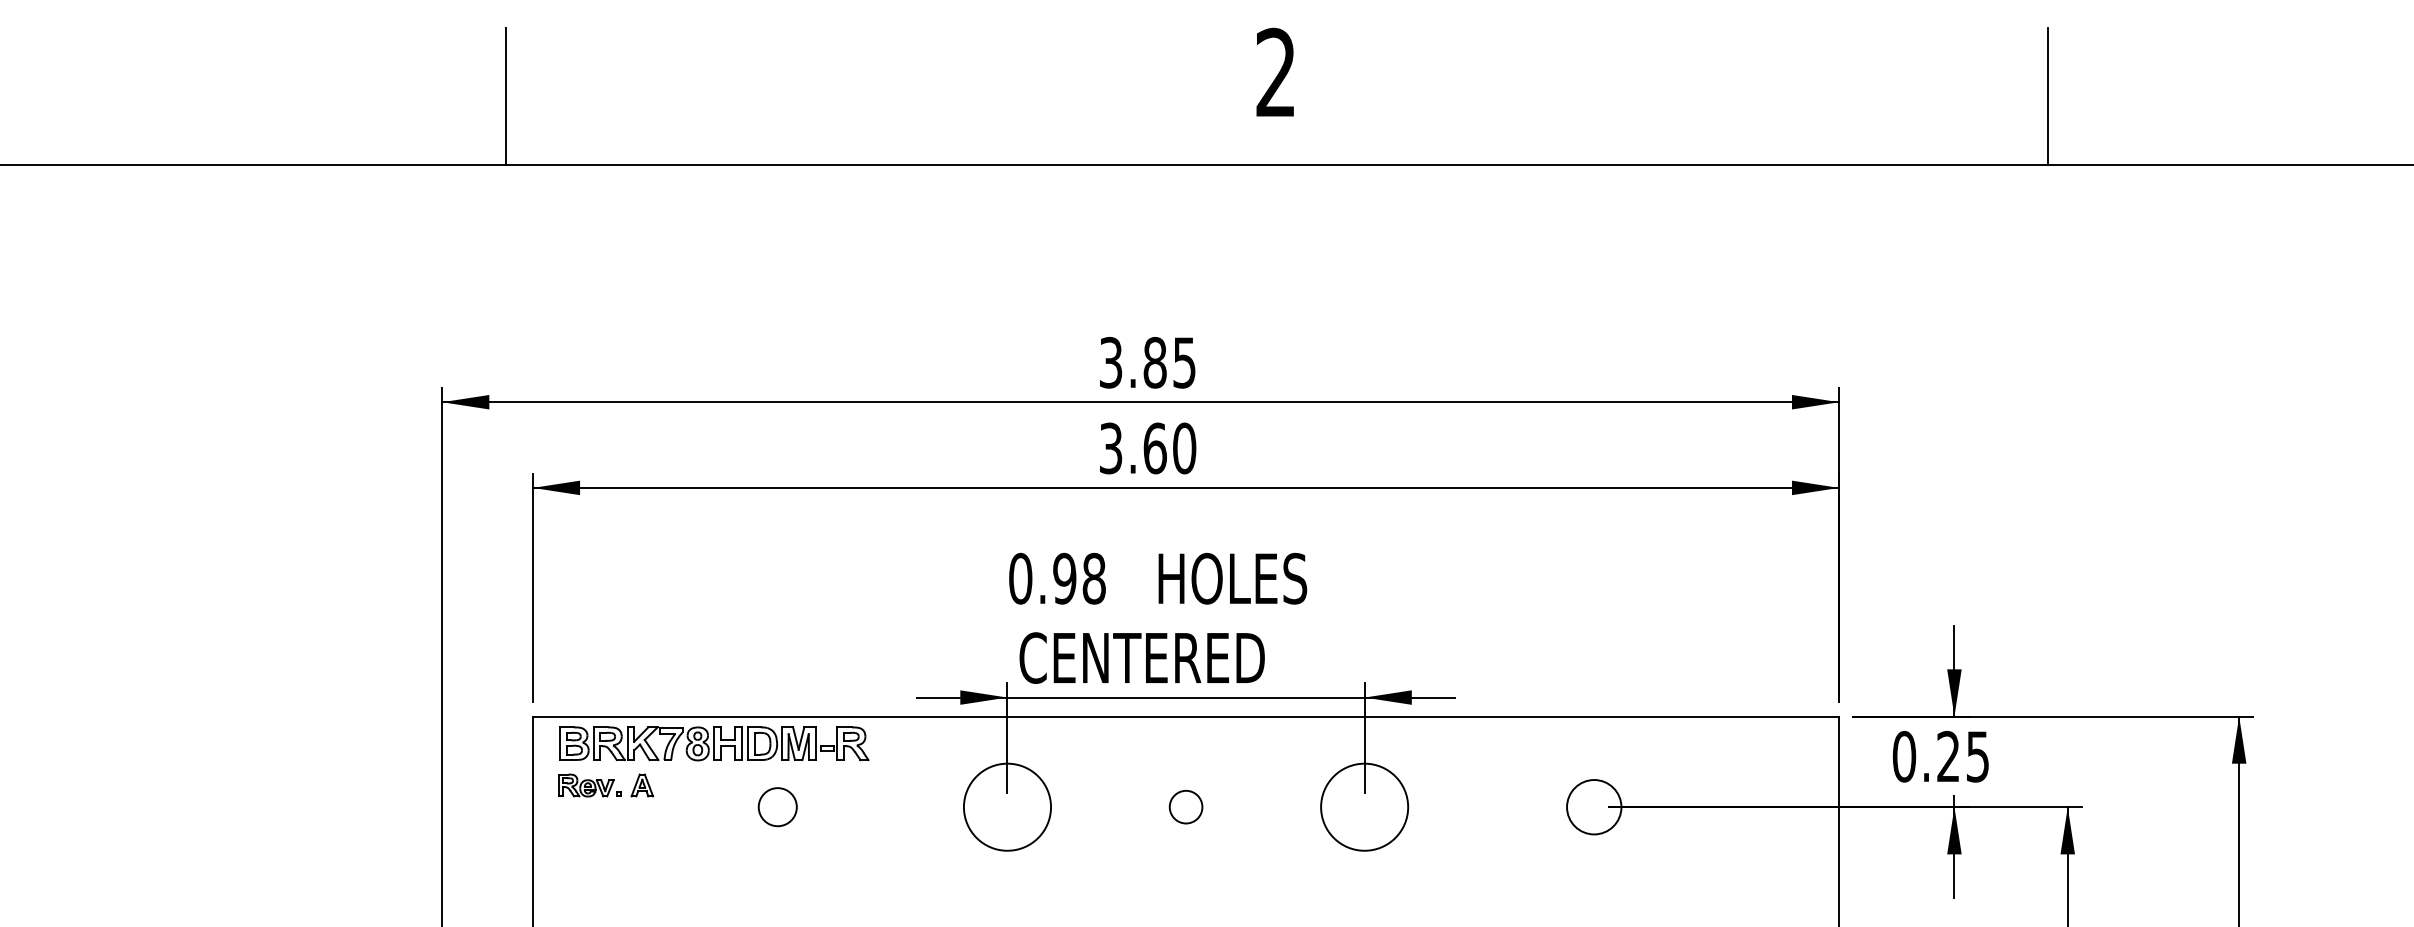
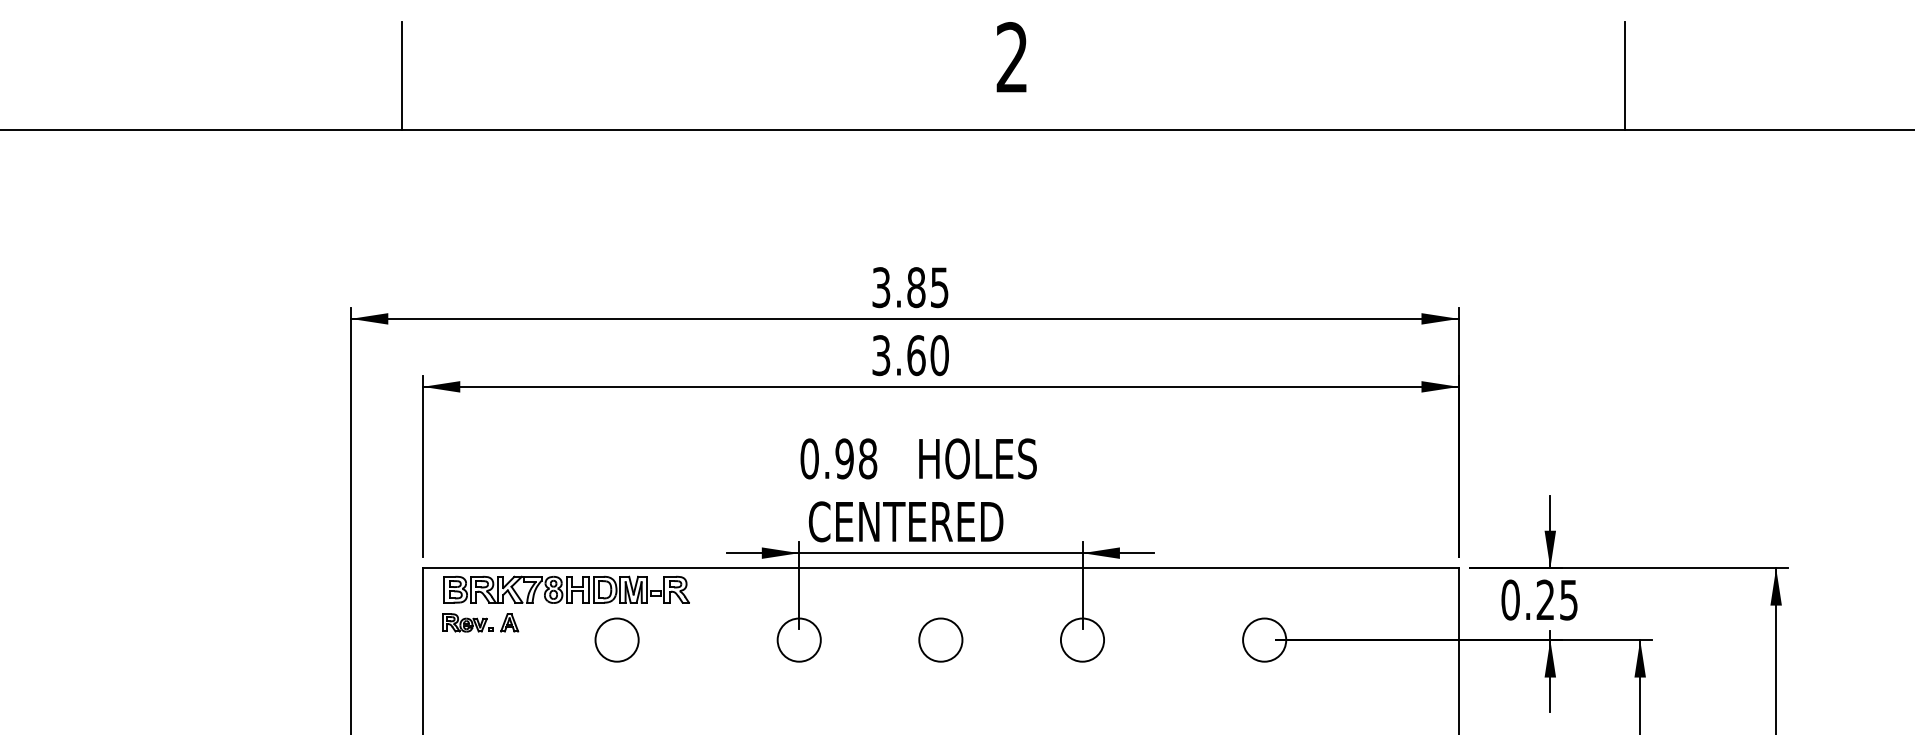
circle: (777, 806) -> (616, 639), size x1.43
circle: (1006, 806) -> (798, 639), size x0.62
circle: (1185, 806) -> (940, 639), size x1.67
circle: (1364, 806) -> (1082, 639), size x0.62

